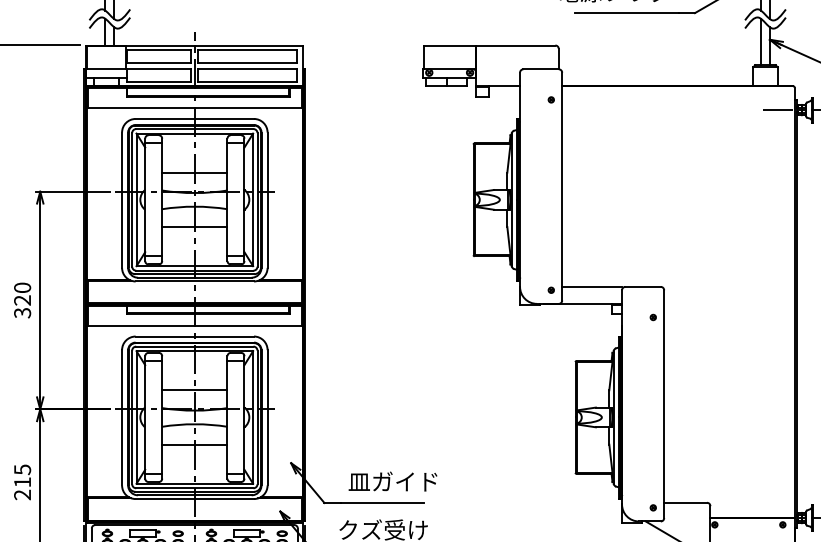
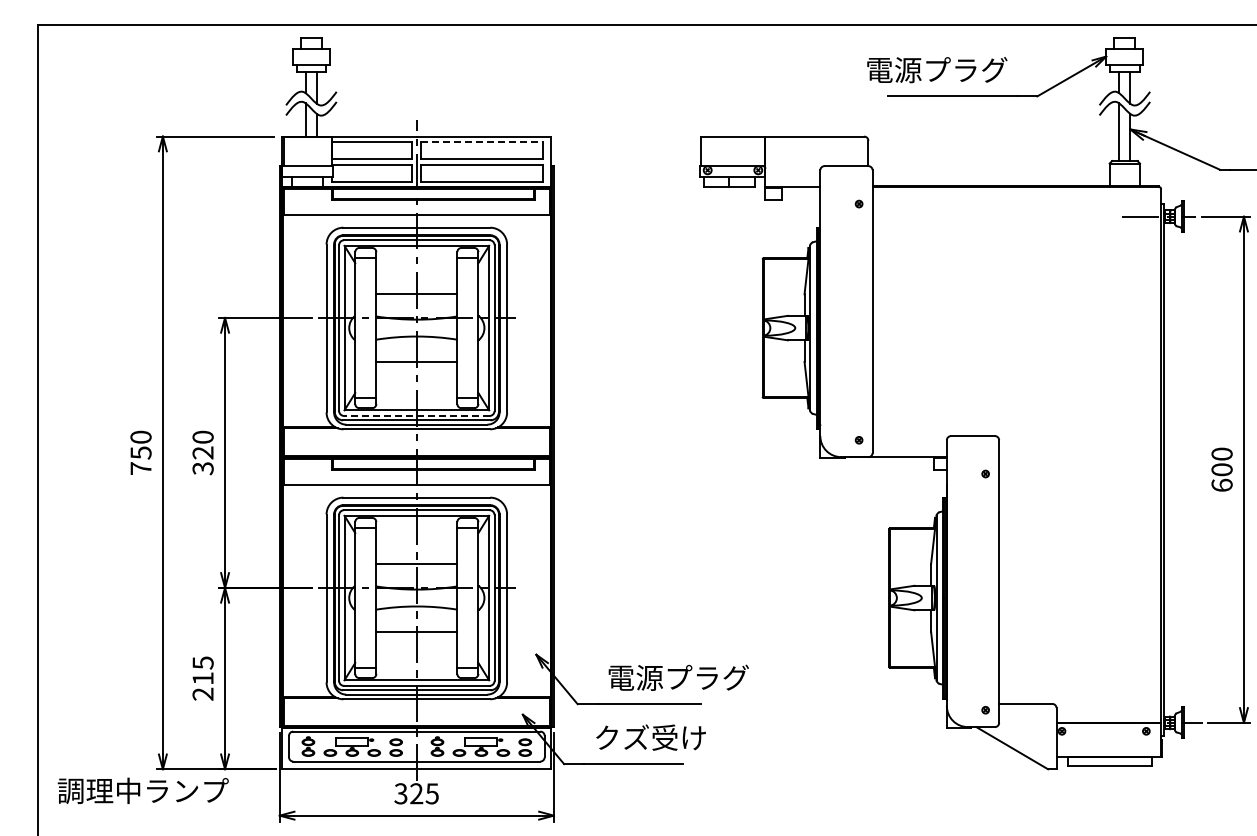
line: (247, 49) -> (482, 141), solid -> dashed
line: (194, 270) -> (416, 415), solid -> dashed
line: (591, 287) -> (909, 436), removed
text: (404, 481) -> (677, 677), 皿ガイド -> 電源プラグ

